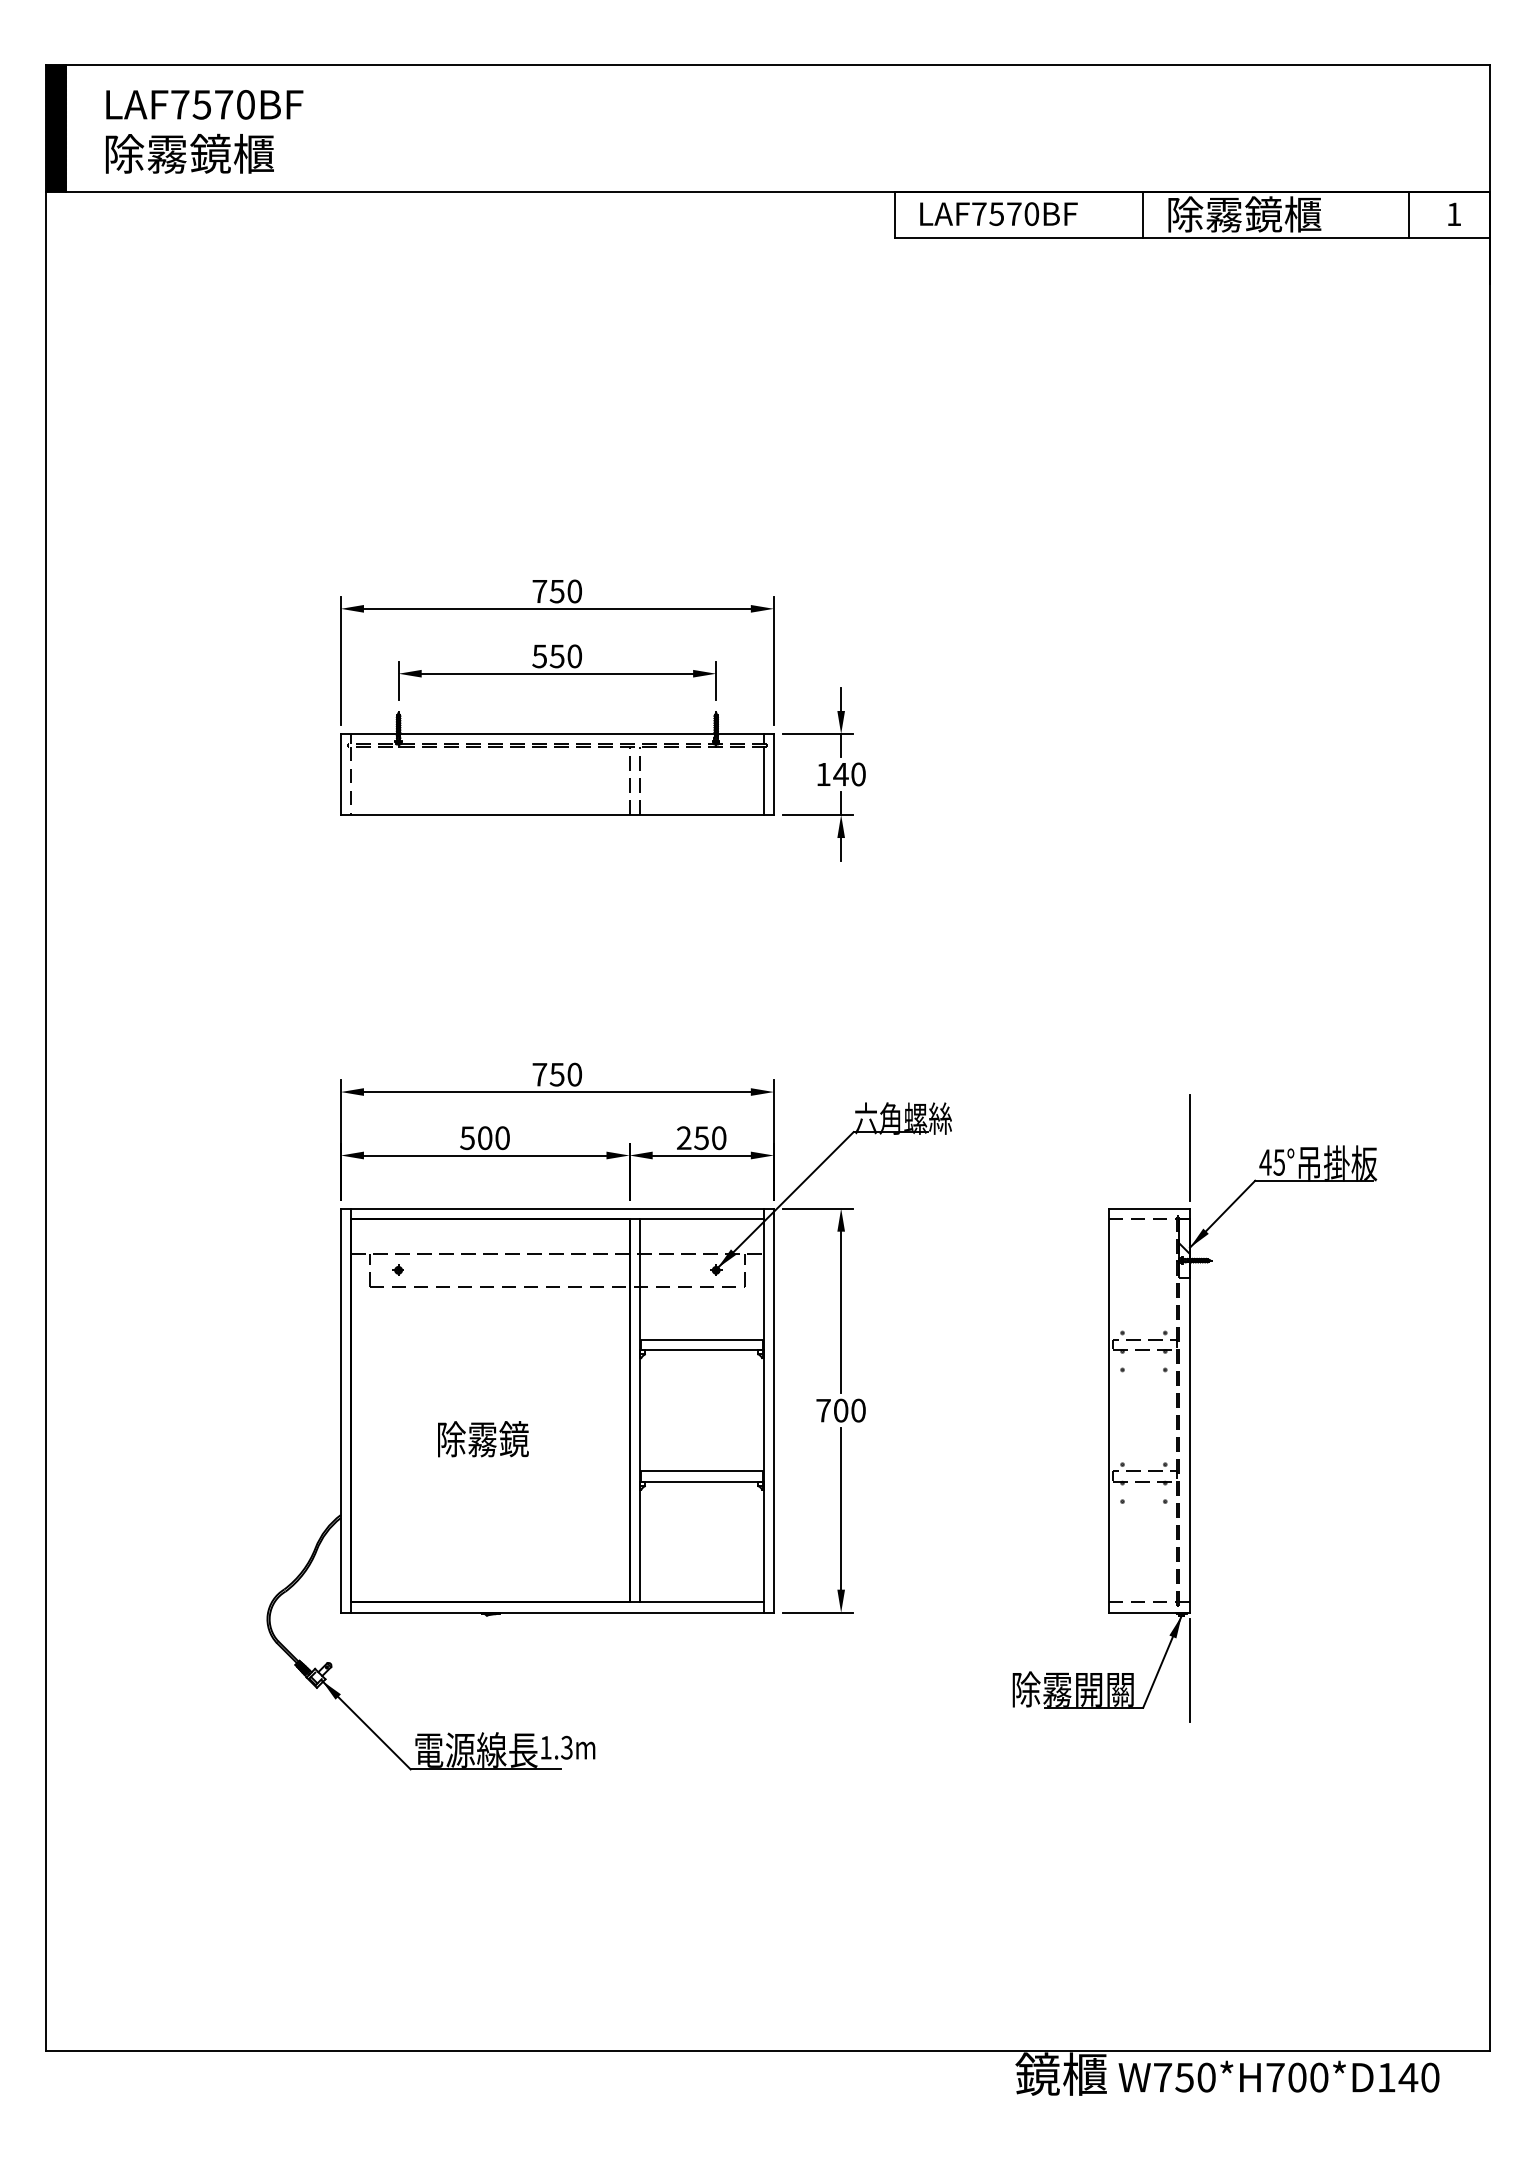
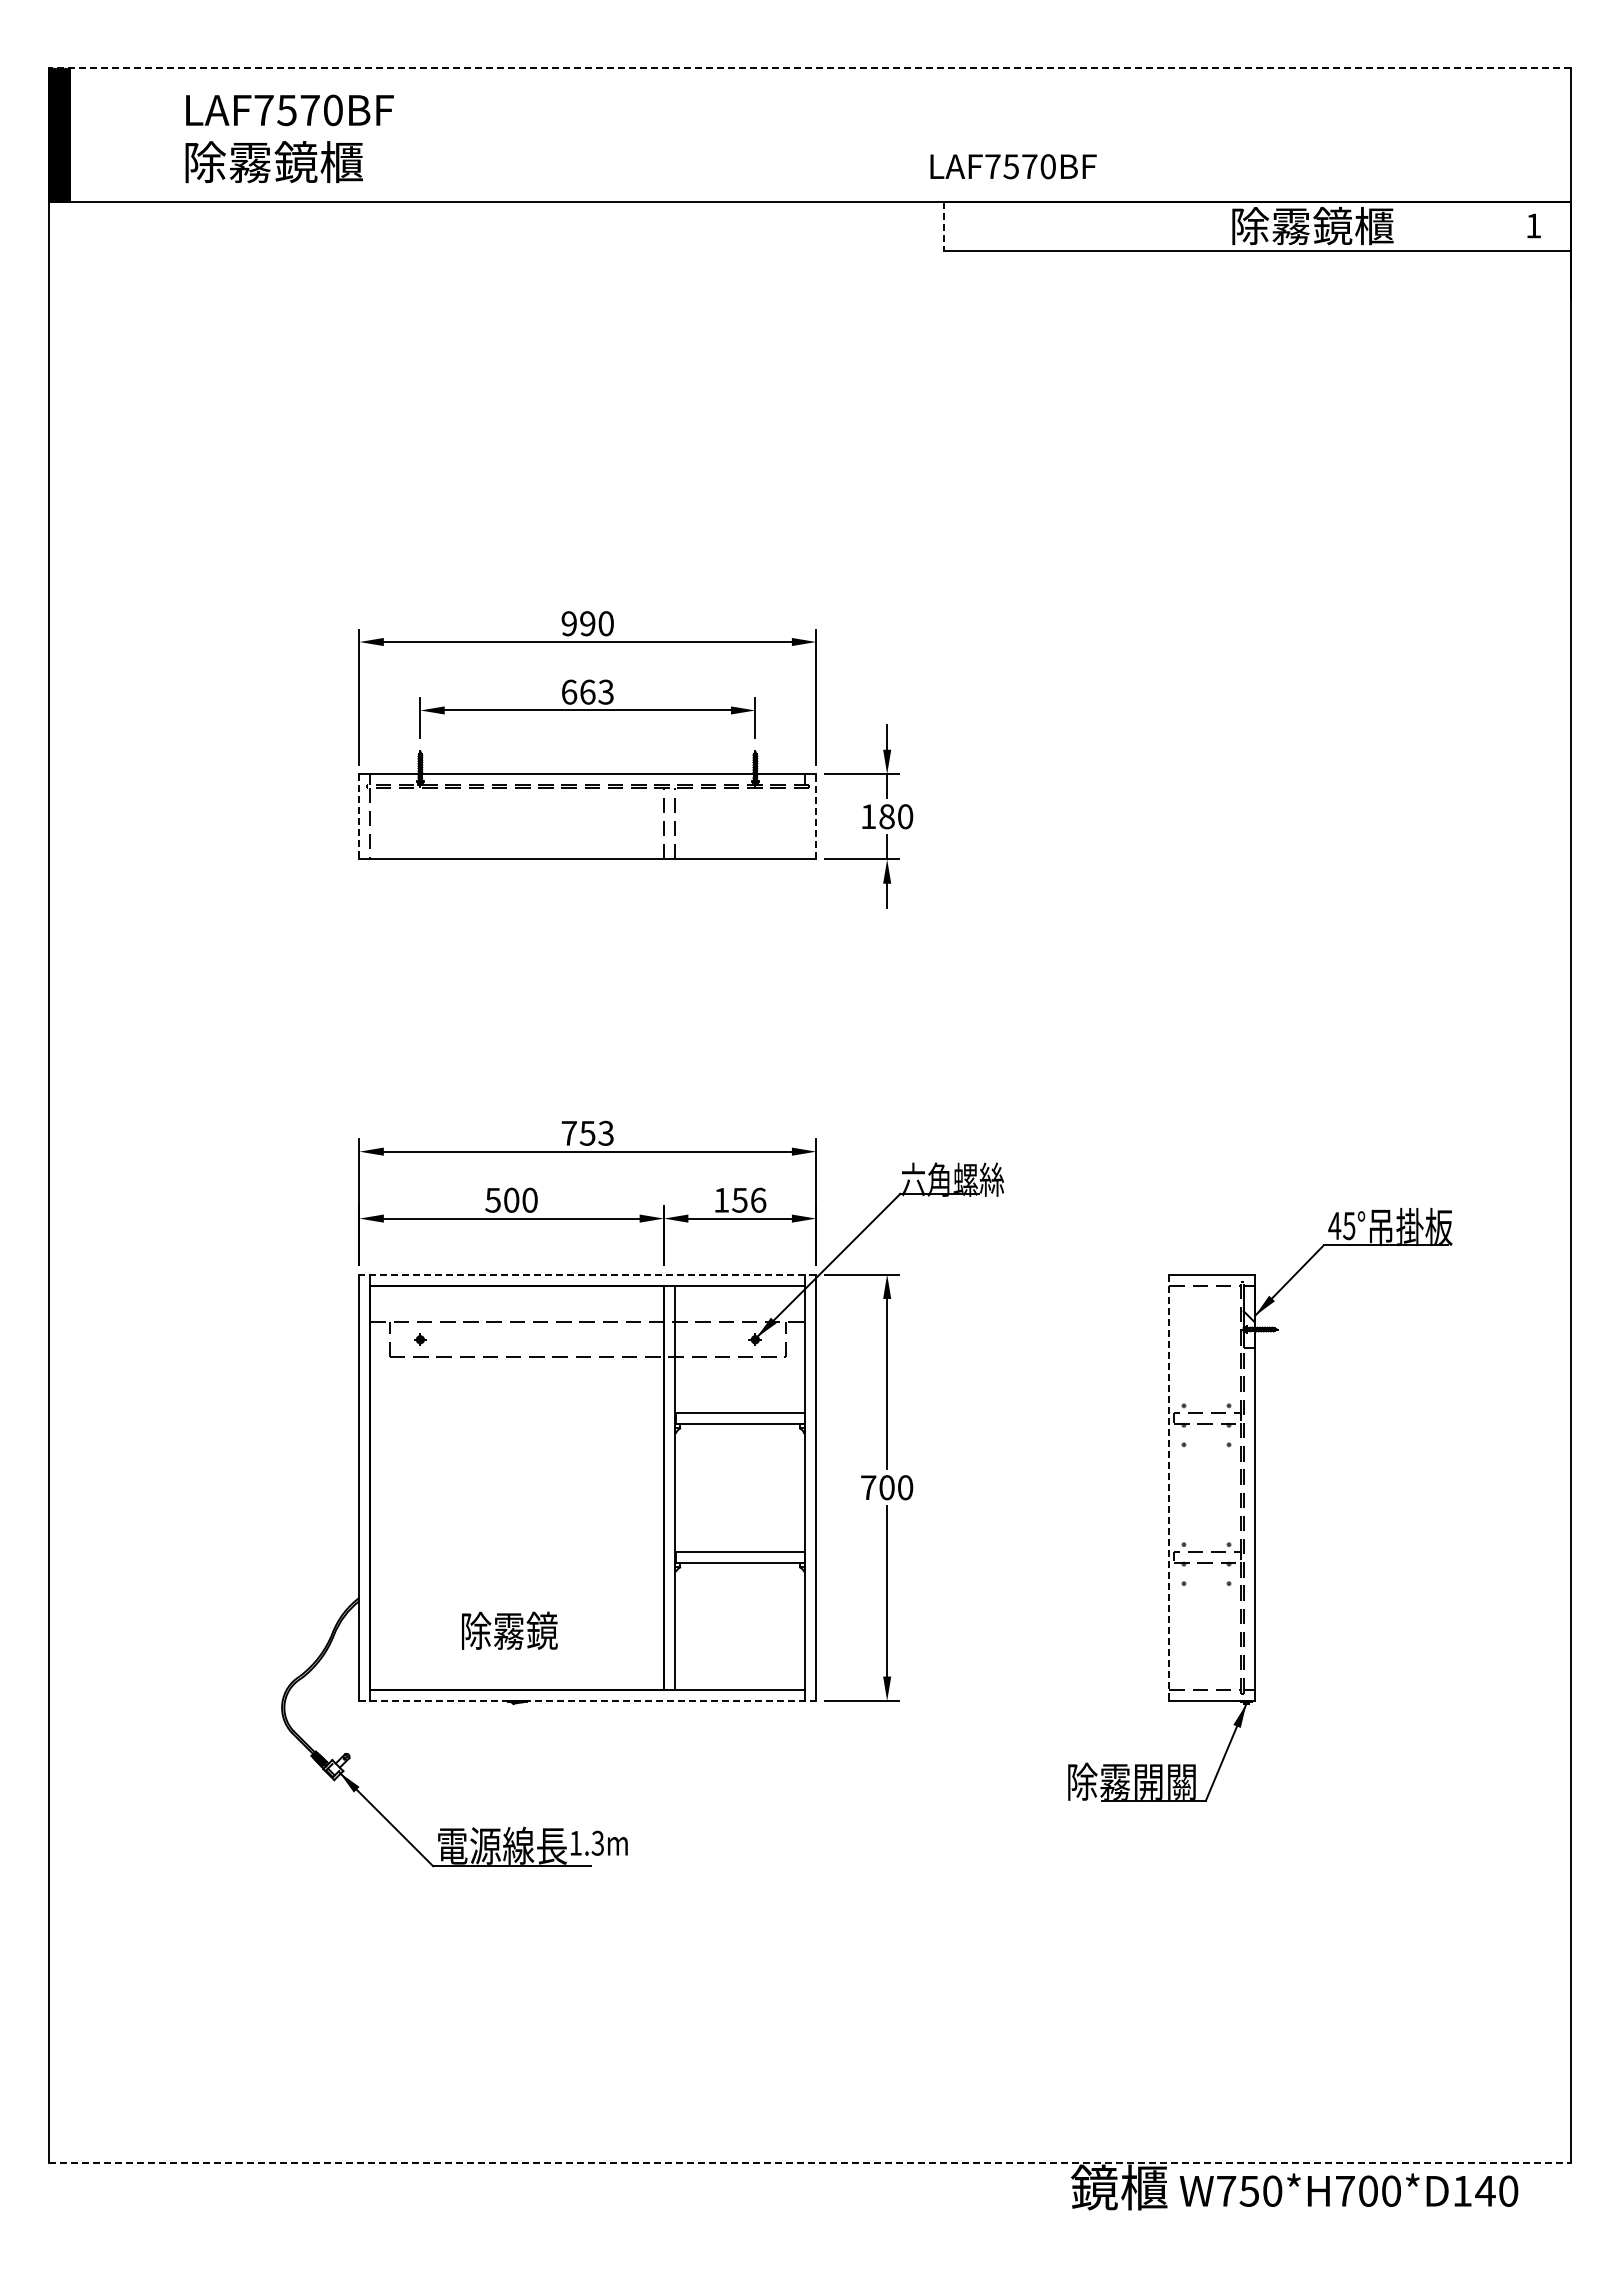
line: (767, 65) -> (809, 68), solid -> dashed
text: (204, 131) -> (289, 138), moved
text: (998, 213) -> (1013, 166), moved
line: (1142, 214) -> (1205, 226), removed
line: (1409, 214) -> (1486, 226), removed
line: (894, 215) -> (943, 227), solid -> dashed
text: (548, 591) -> (578, 623), 750 -> 990
text: (557, 655) -> (587, 691), 550 -> 663
line: (340, 774) -> (359, 816), solid -> dashed
line: (774, 774) -> (816, 816), solid -> dashed
text: (840, 774) -> (886, 816), 140 -> 180
line: (763, 780) -> (805, 823), removed
text: (574, 1073) -> (605, 1132), 750 -> 753
text: (702, 1137) -> (740, 1199), 250 -> 156
line: (1189, 1147) -> (1254, 1210), removed
line: (557, 1208) -> (587, 1274), solid -> dashed
line: (1108, 1411) -> (1169, 1488), solid -> dashed
text: (483, 1438) -> (509, 1630), moved
line: (557, 1612) -> (588, 1700), solid -> dashed
line: (1189, 1670) -> (1254, 1761), removed
line: (768, 2051) -> (810, 2163), solid -> dashed

